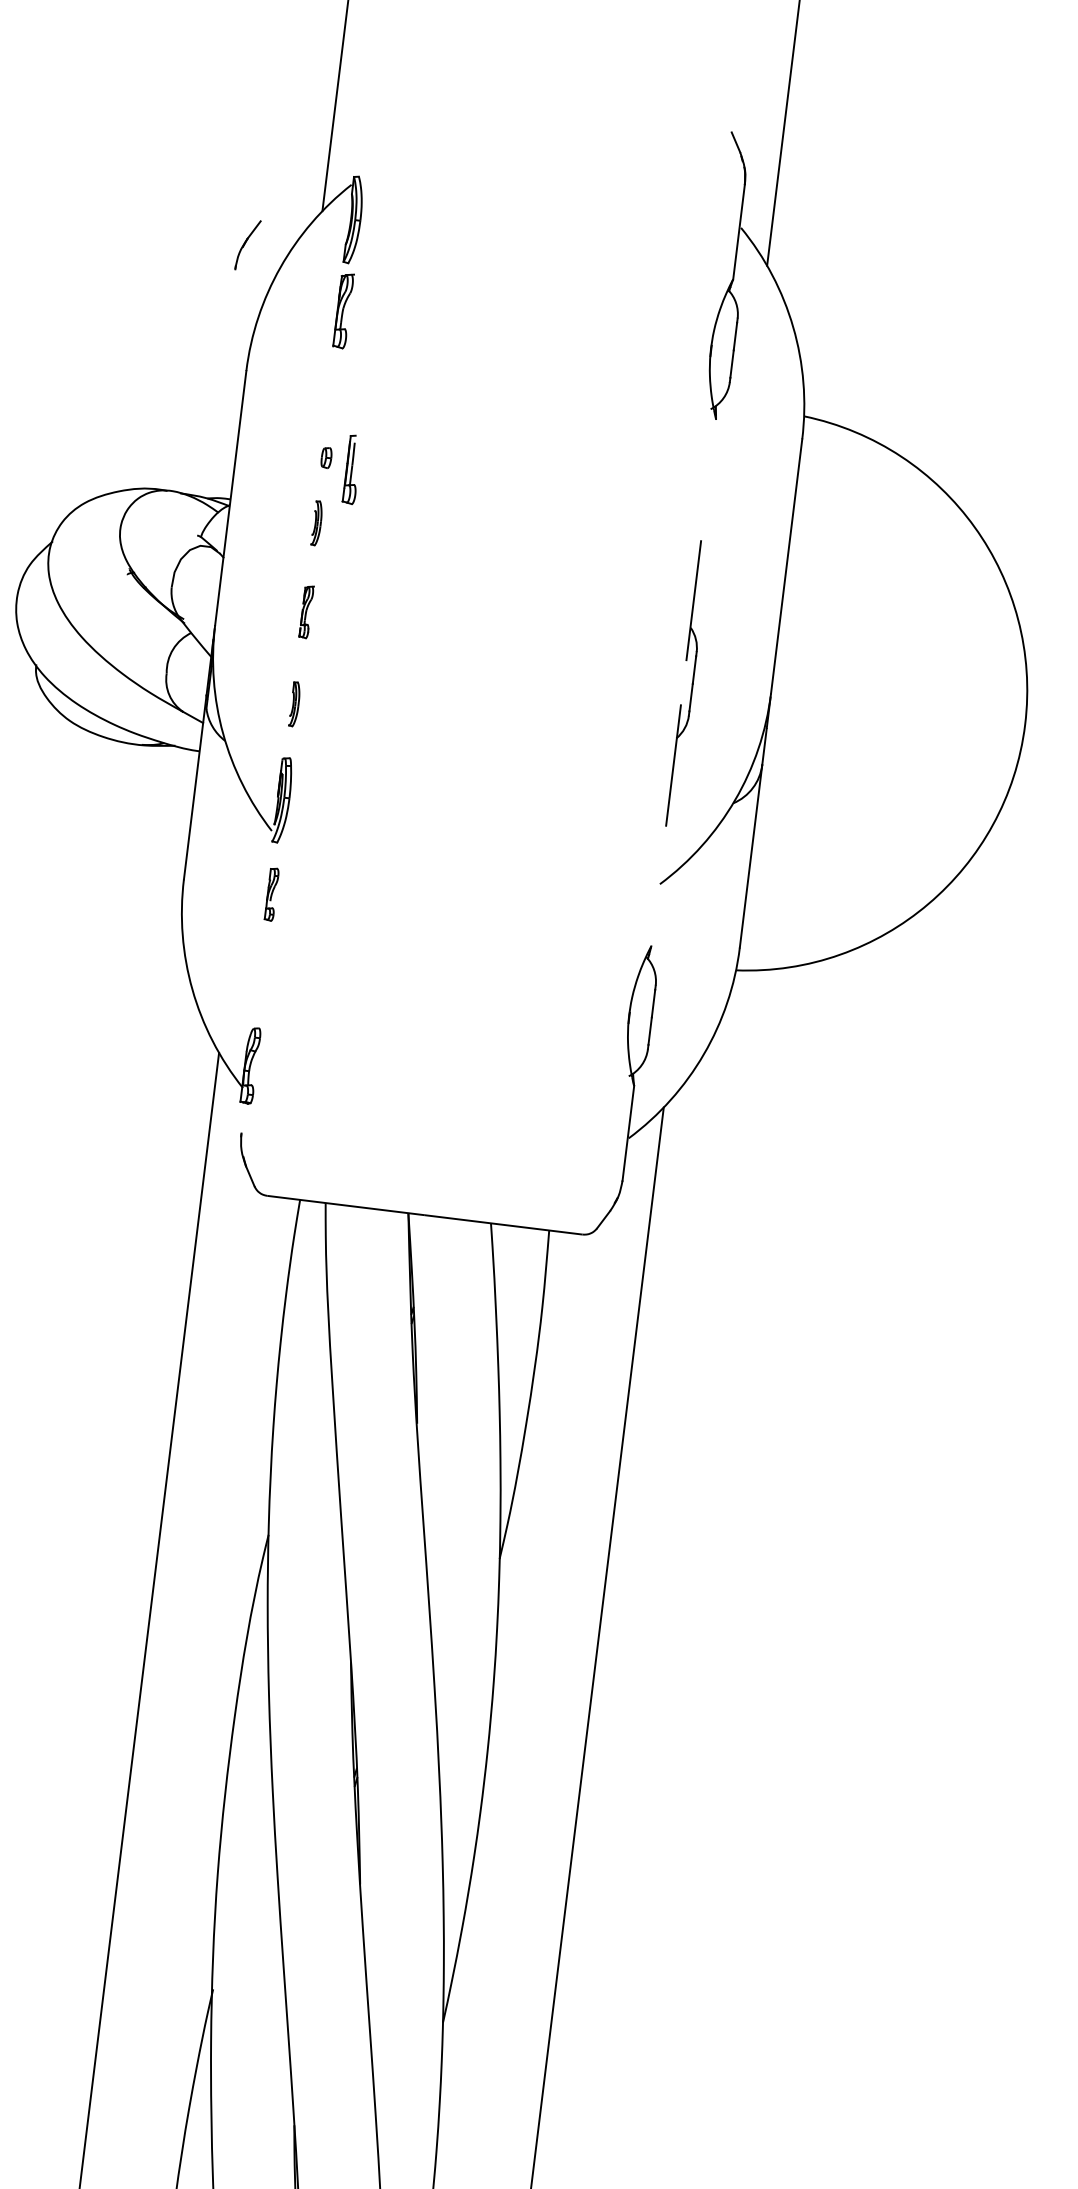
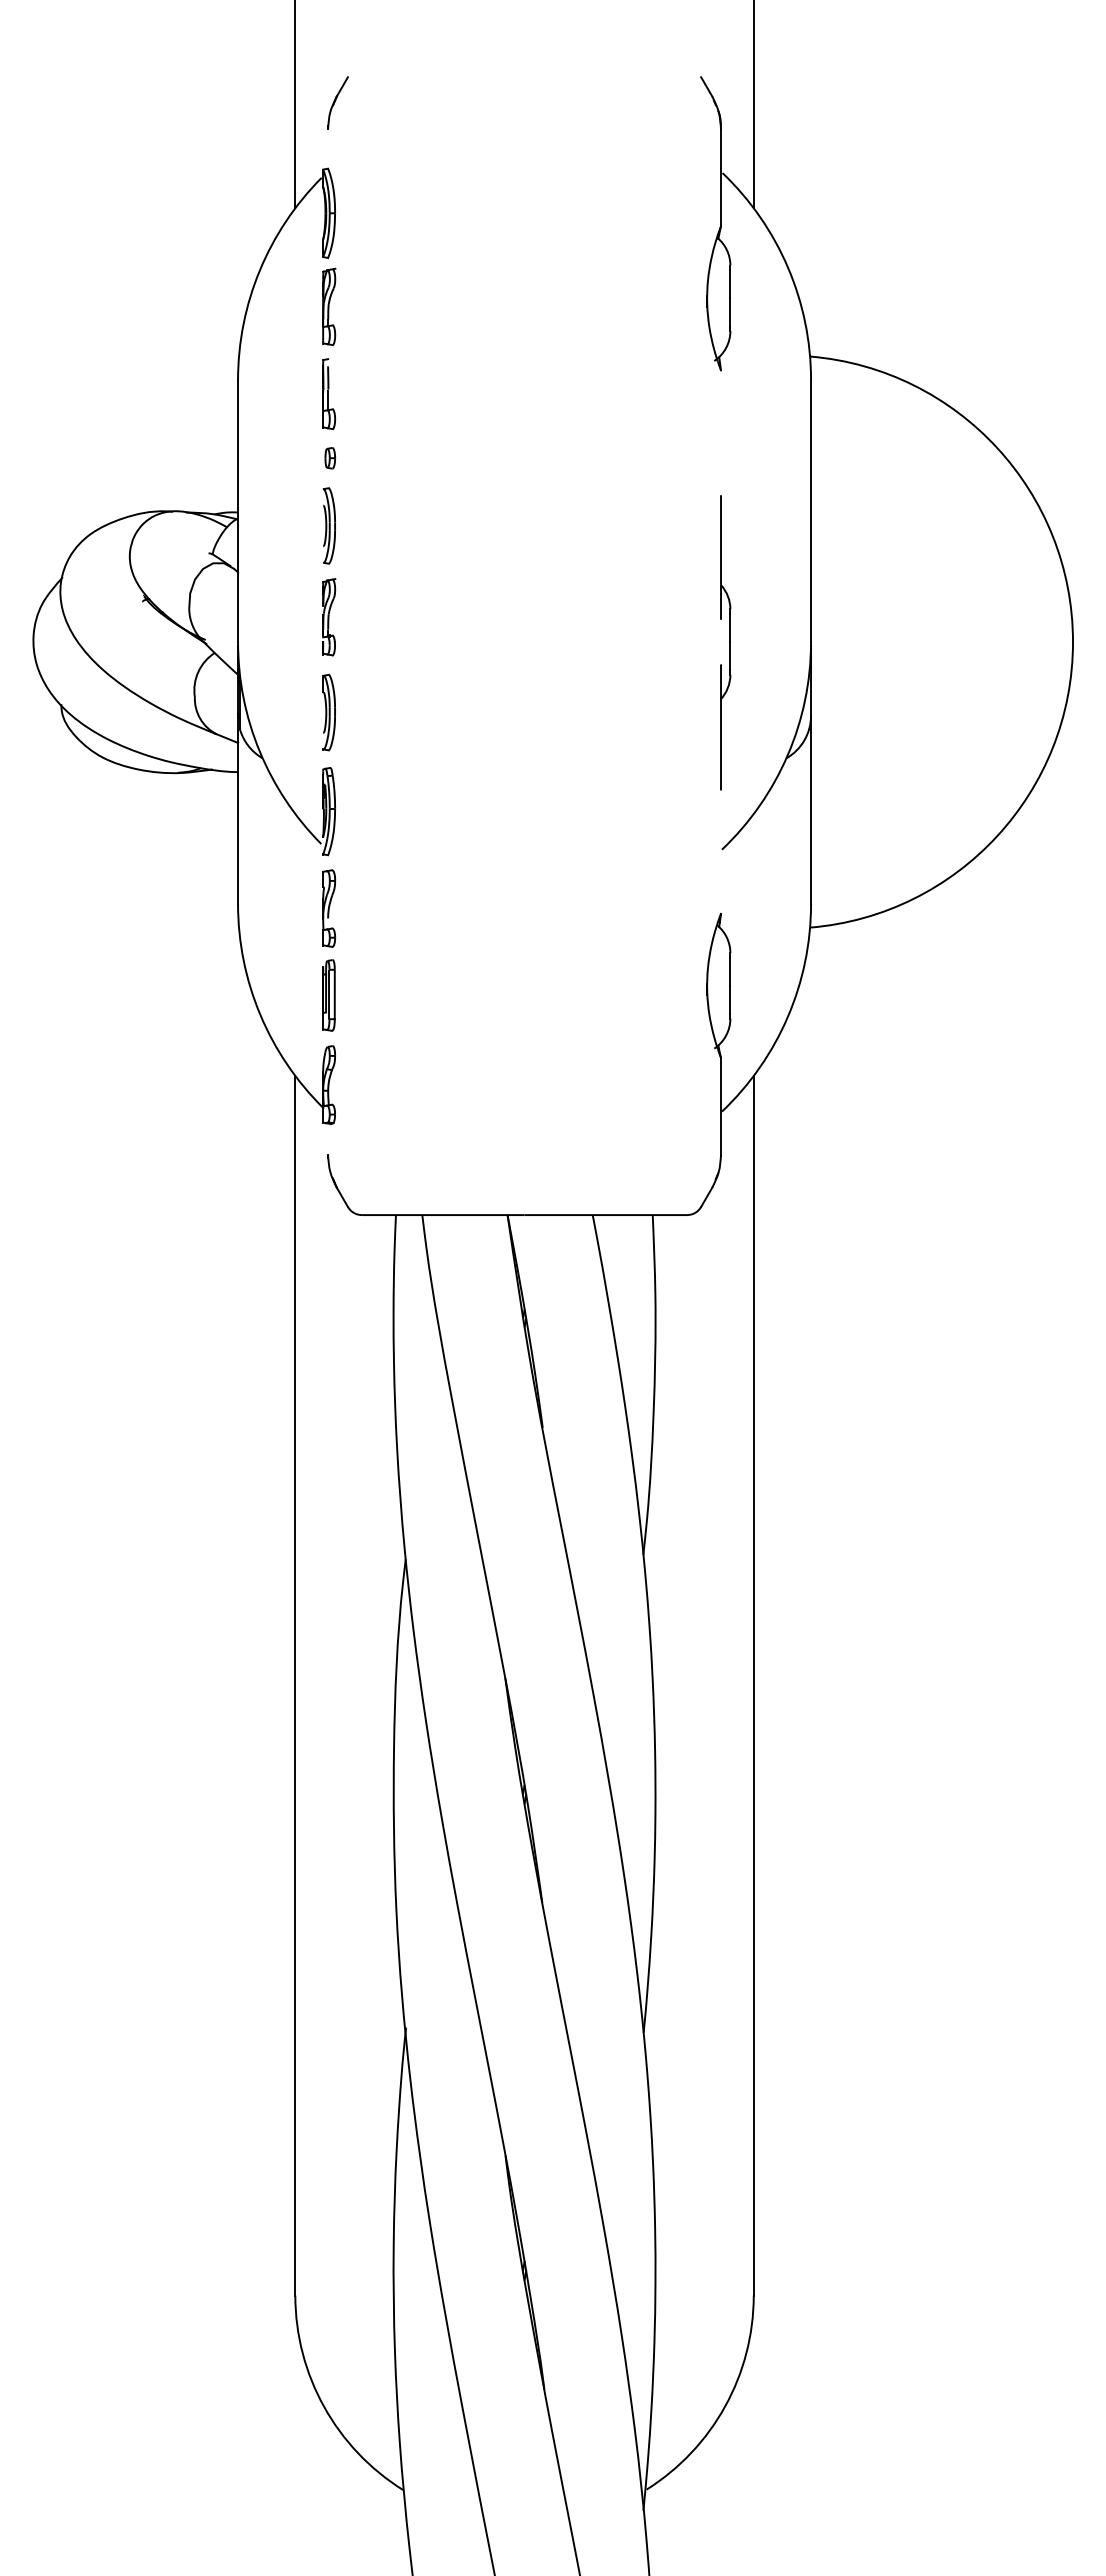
part: (247, 244) -> (337, 102), moved
part: (351, 469) -> (328, 393), moved
part: (316, 522) -> (328, 525), size x1.67
part: (306, 612) -> (329, 617), size x1.43
part: (294, 704) -> (328, 712), size x1.67
part: (272, 894) -> (329, 908), size x1.43
part: (260, 978) -> (328, 995), added

